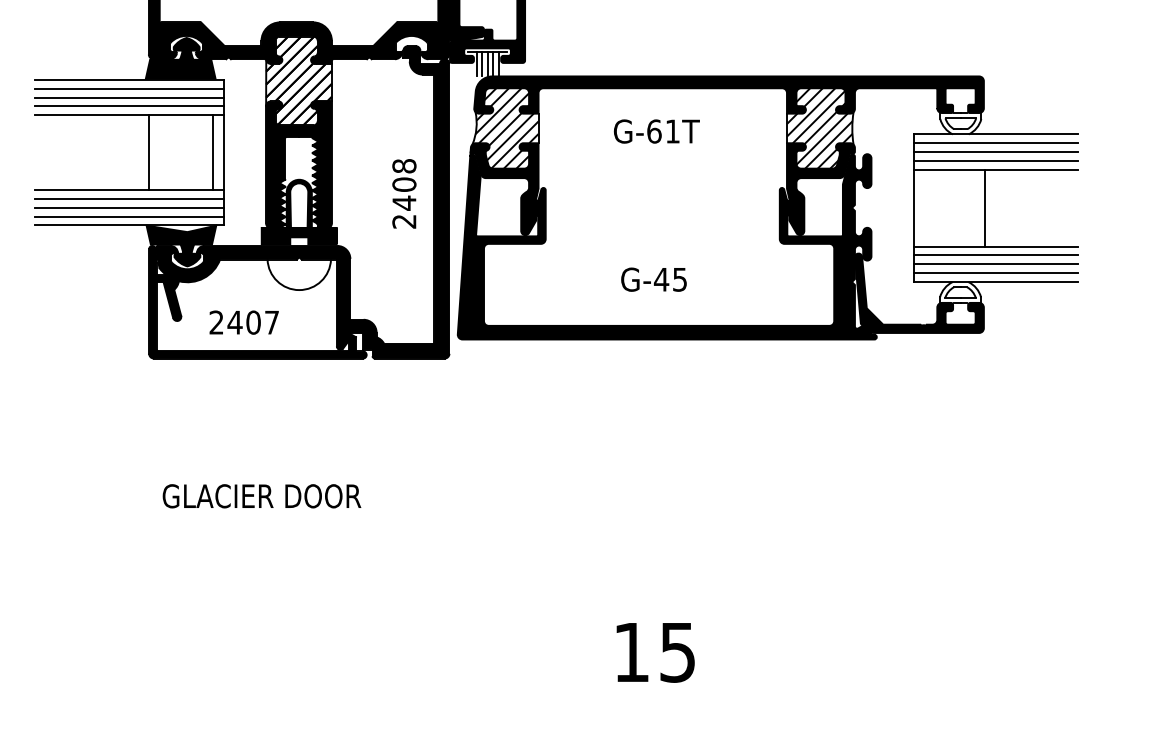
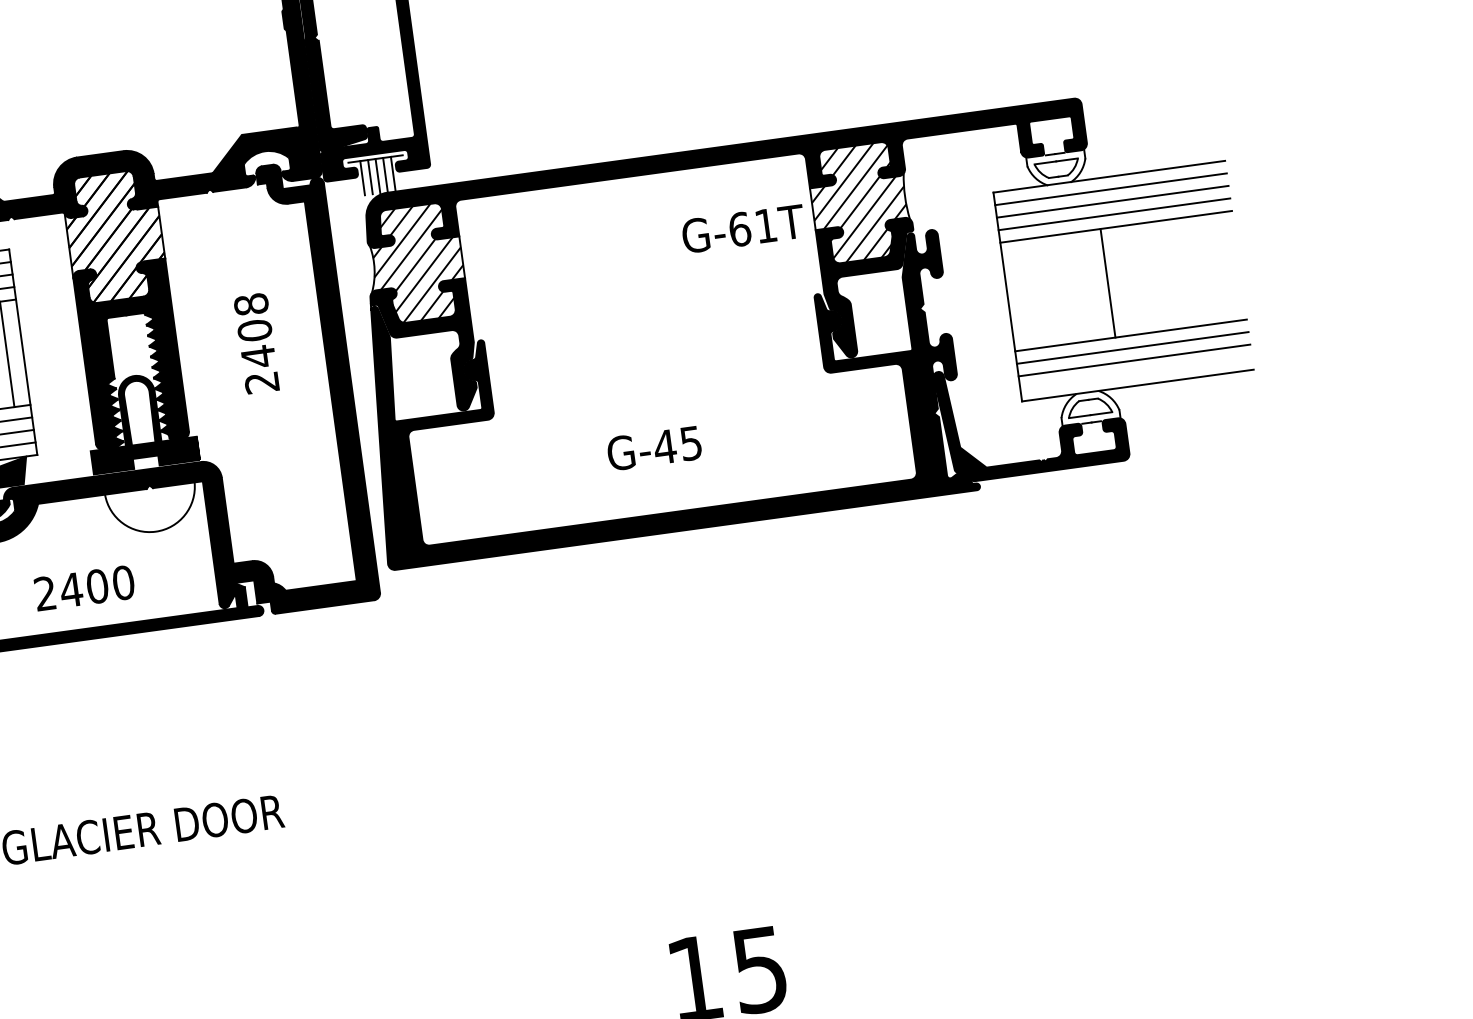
text: (656, 131) -> (742, 228), moved
text: (404, 193) -> (256, 343), moved
line: (996, 273) -> (1136, 373), removed
text: (271, 322) -> (122, 582), 2407 -> 2400

